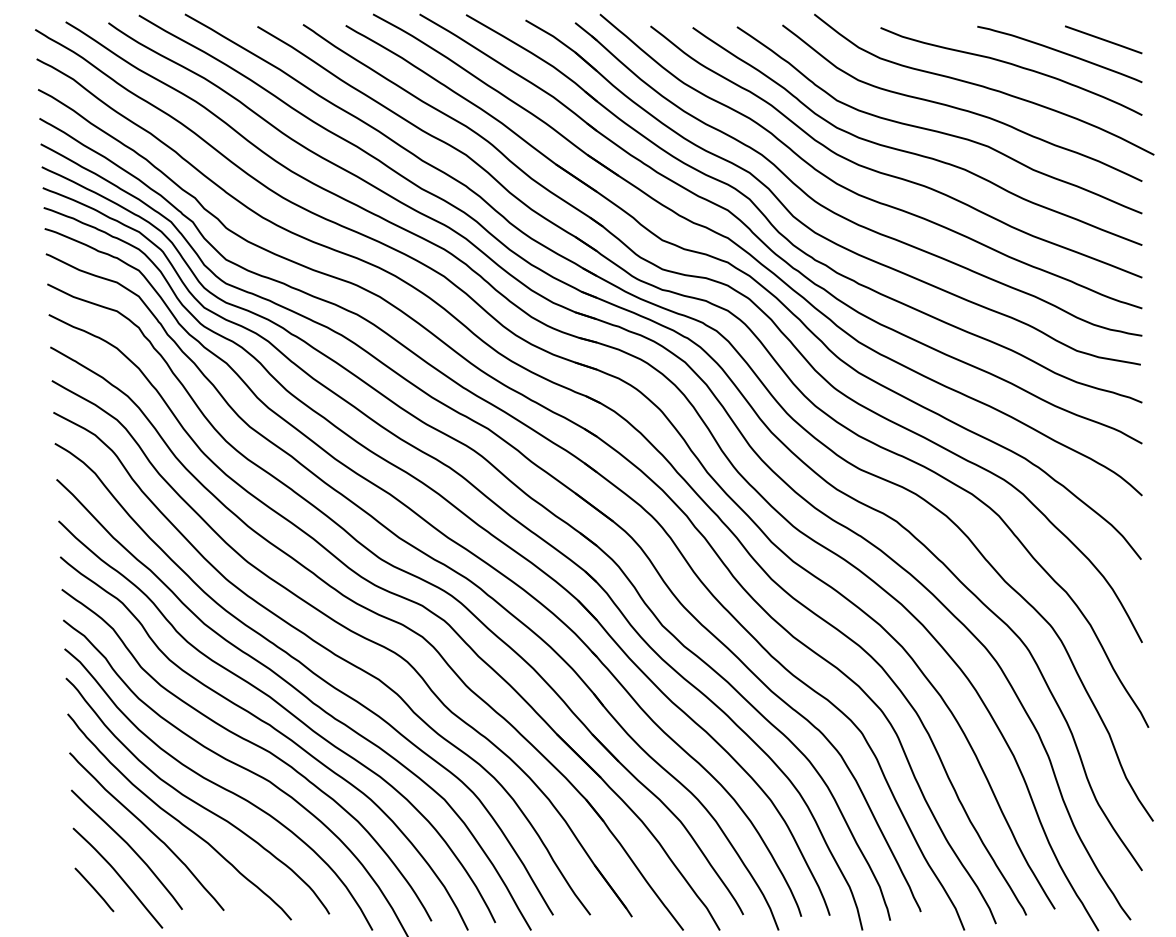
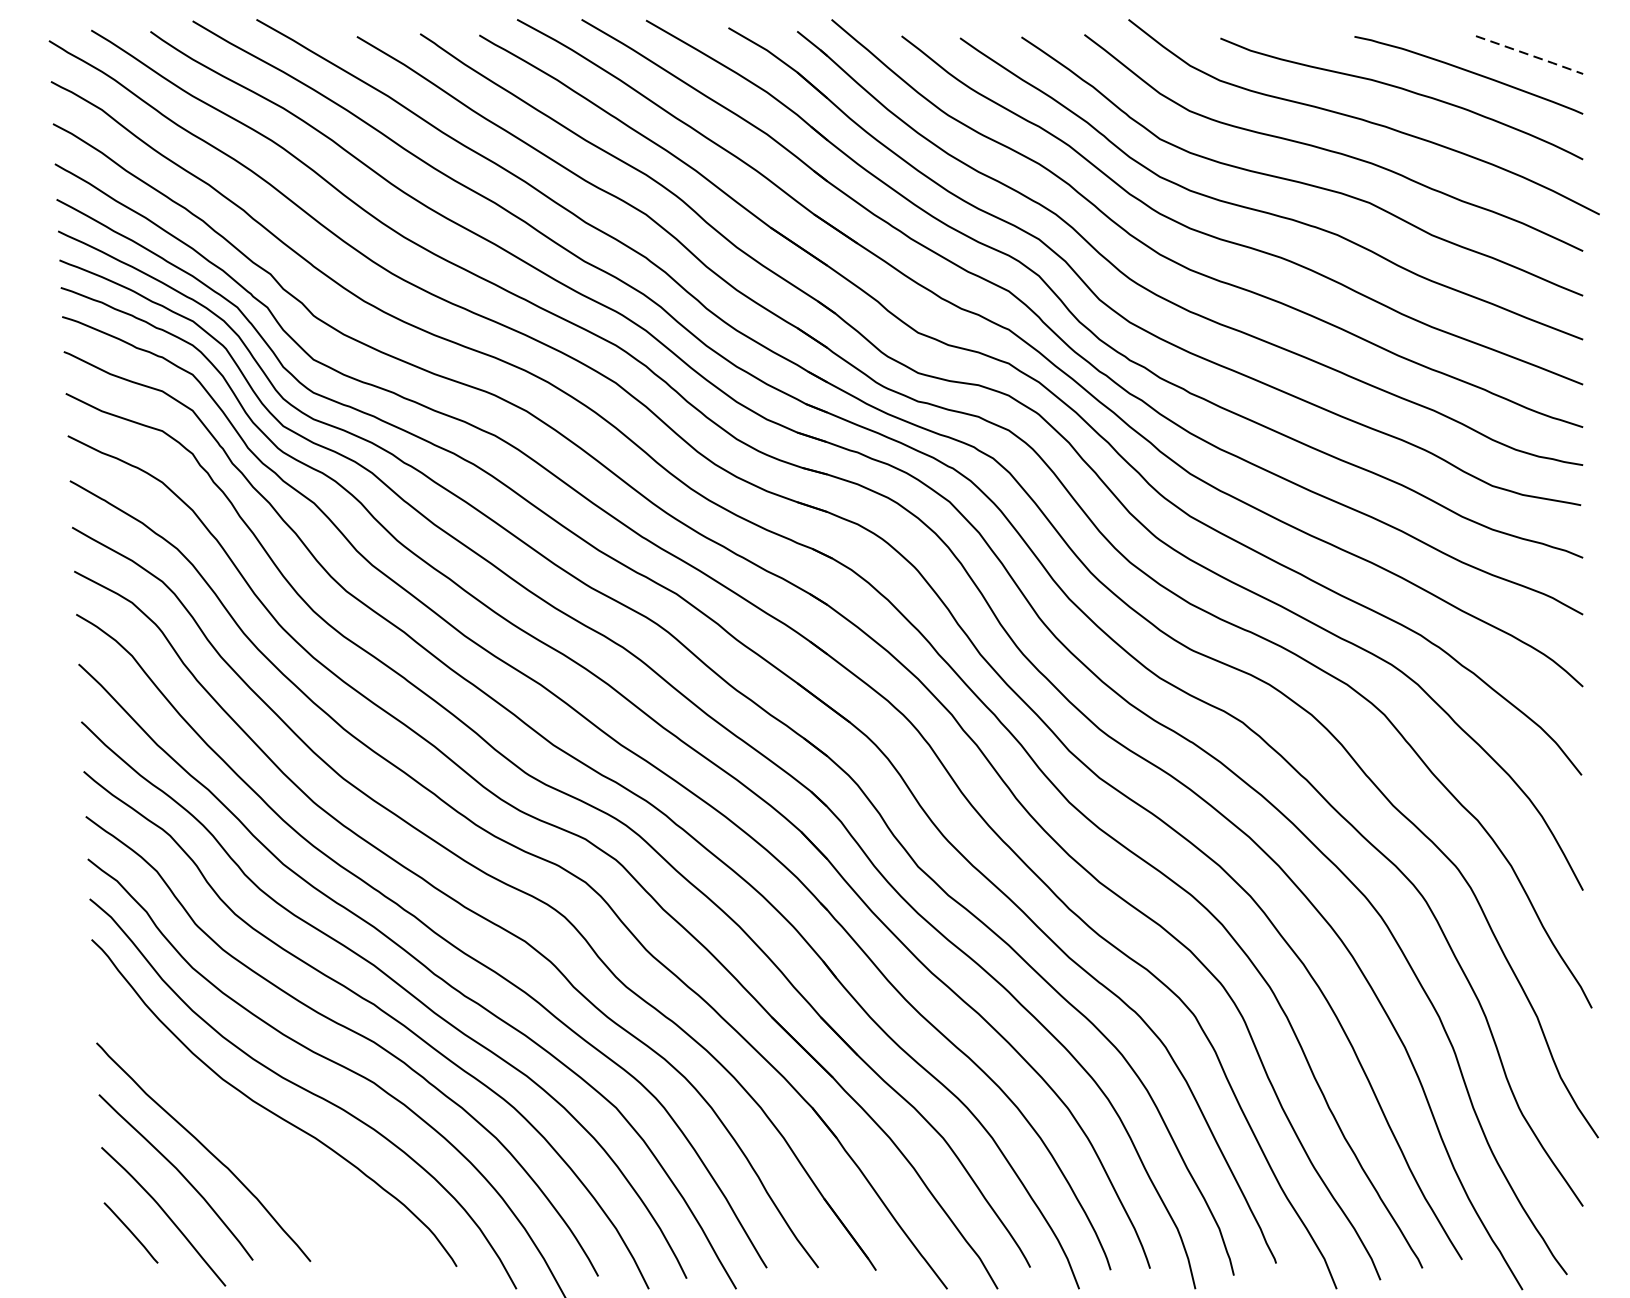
line: (1104, 40) -> (1530, 55), solid -> dashed
curve: (178, 819) -> (247, 1135), removed

